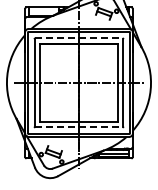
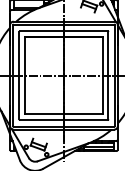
line: (78, 38) -> (63, 31), dashed -> solid
line: (78, 127) -> (63, 120), dashed -> solid

